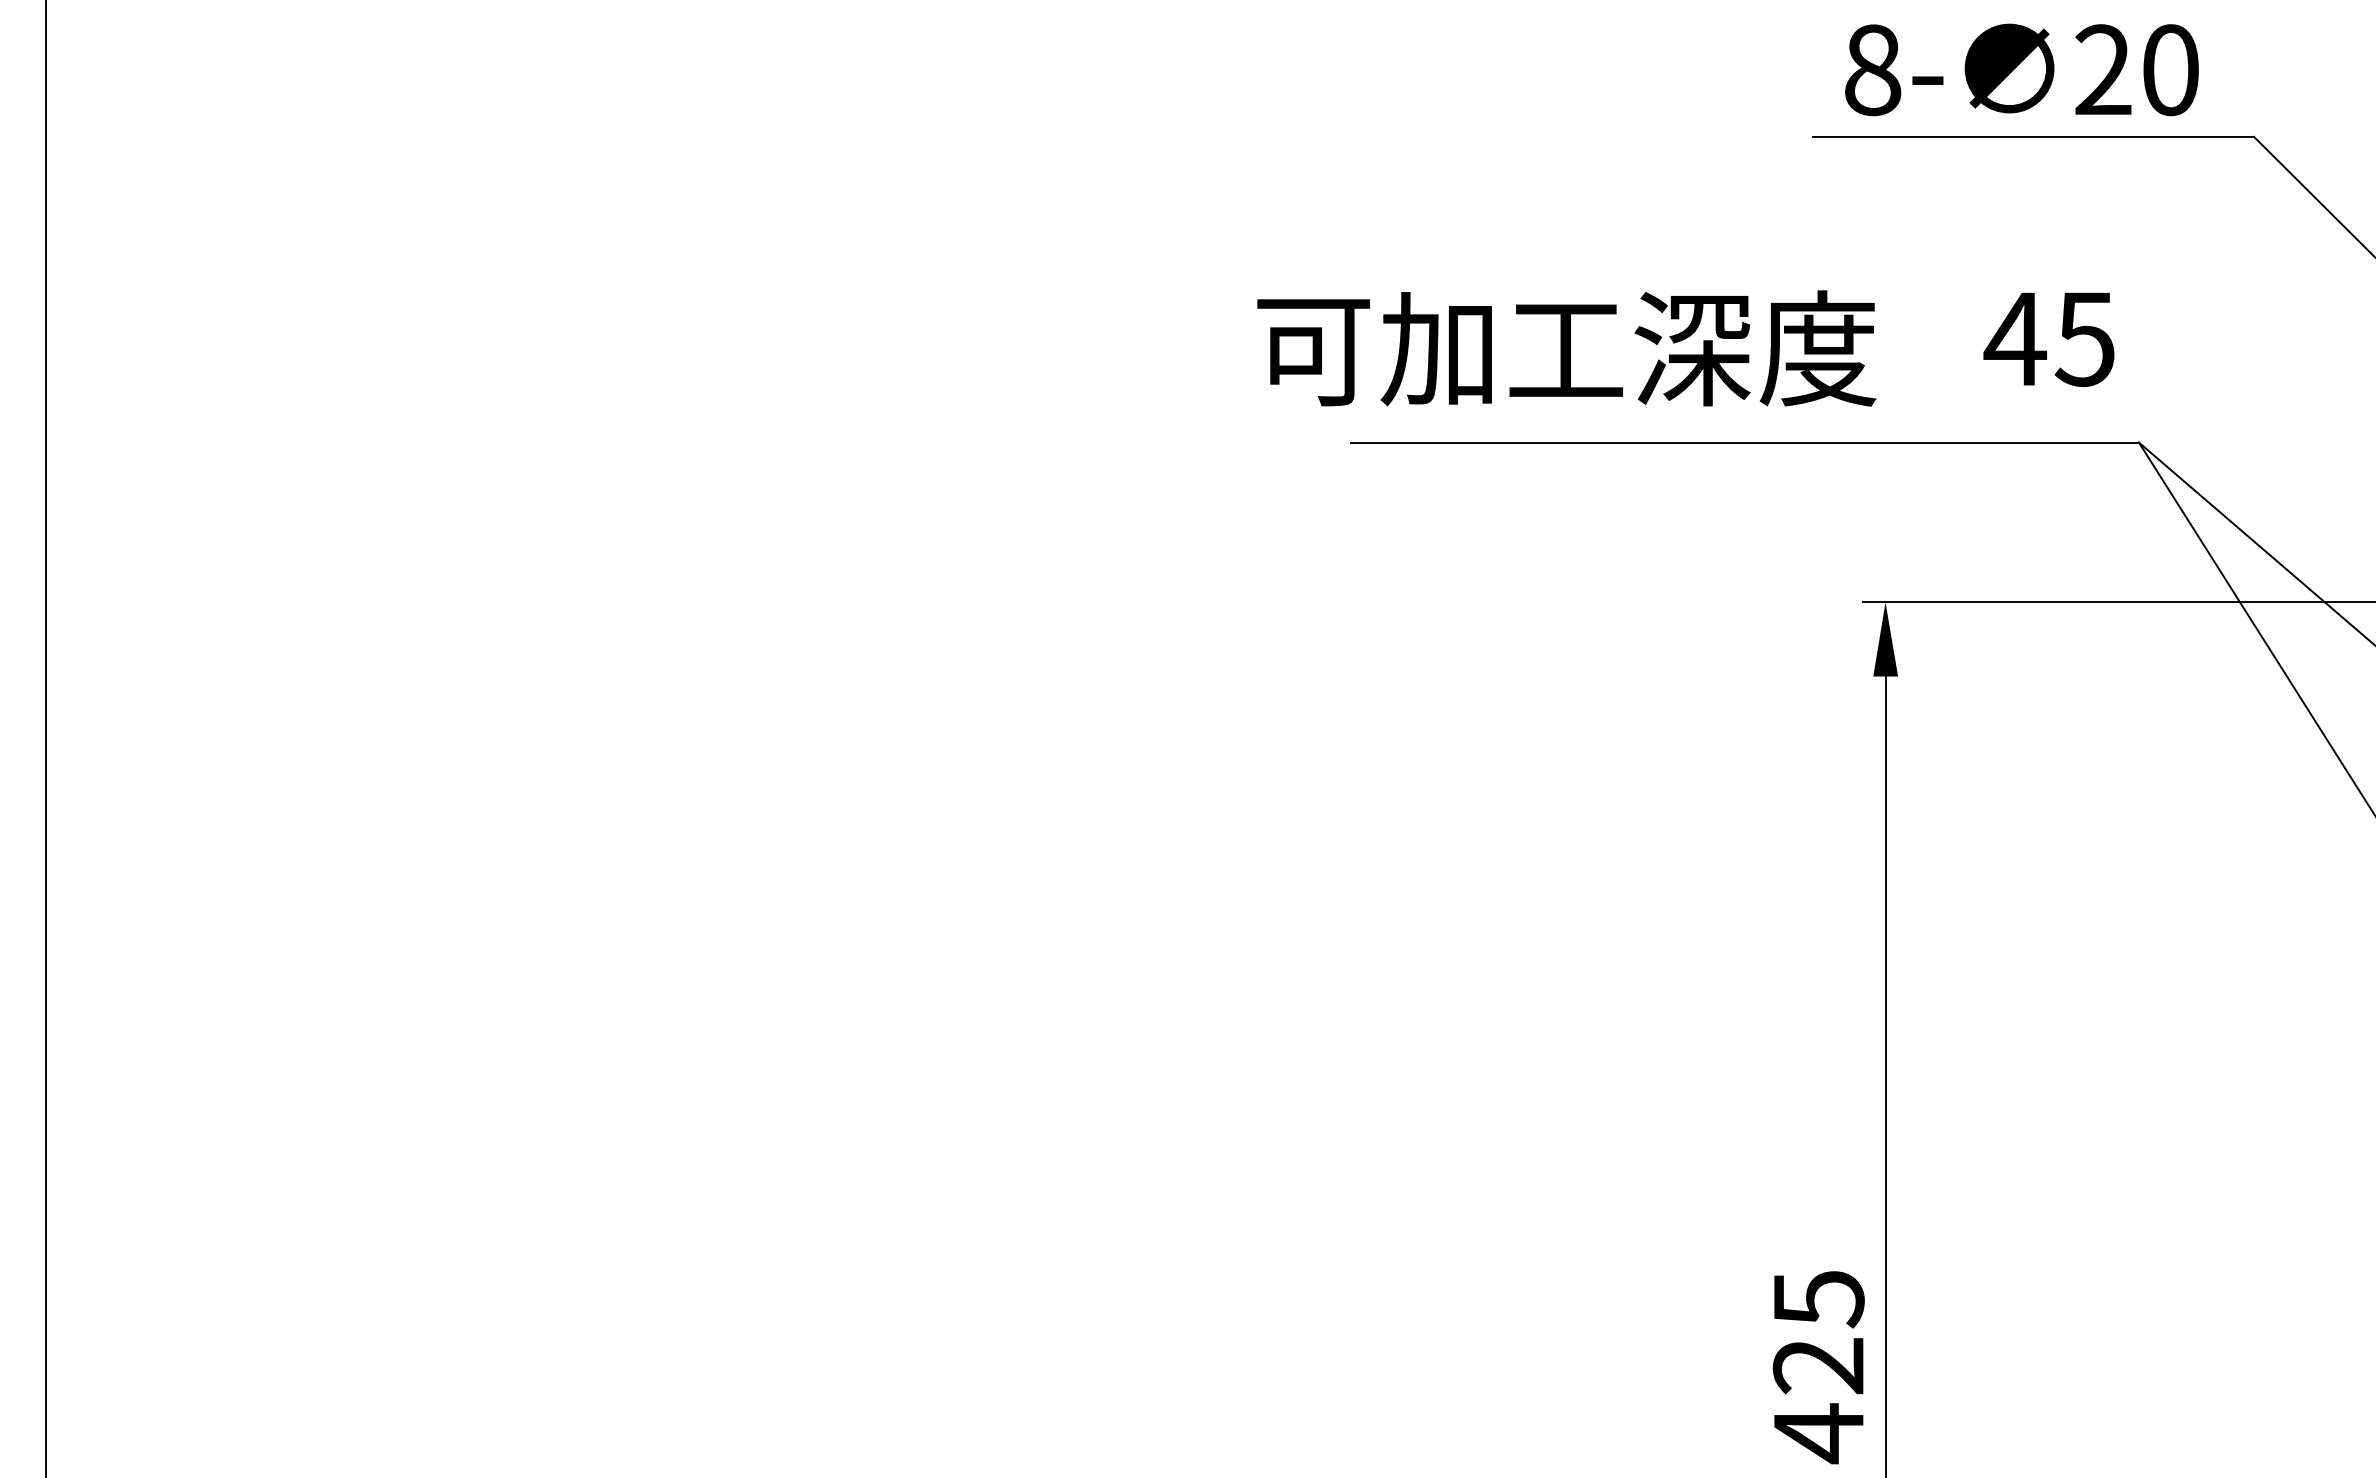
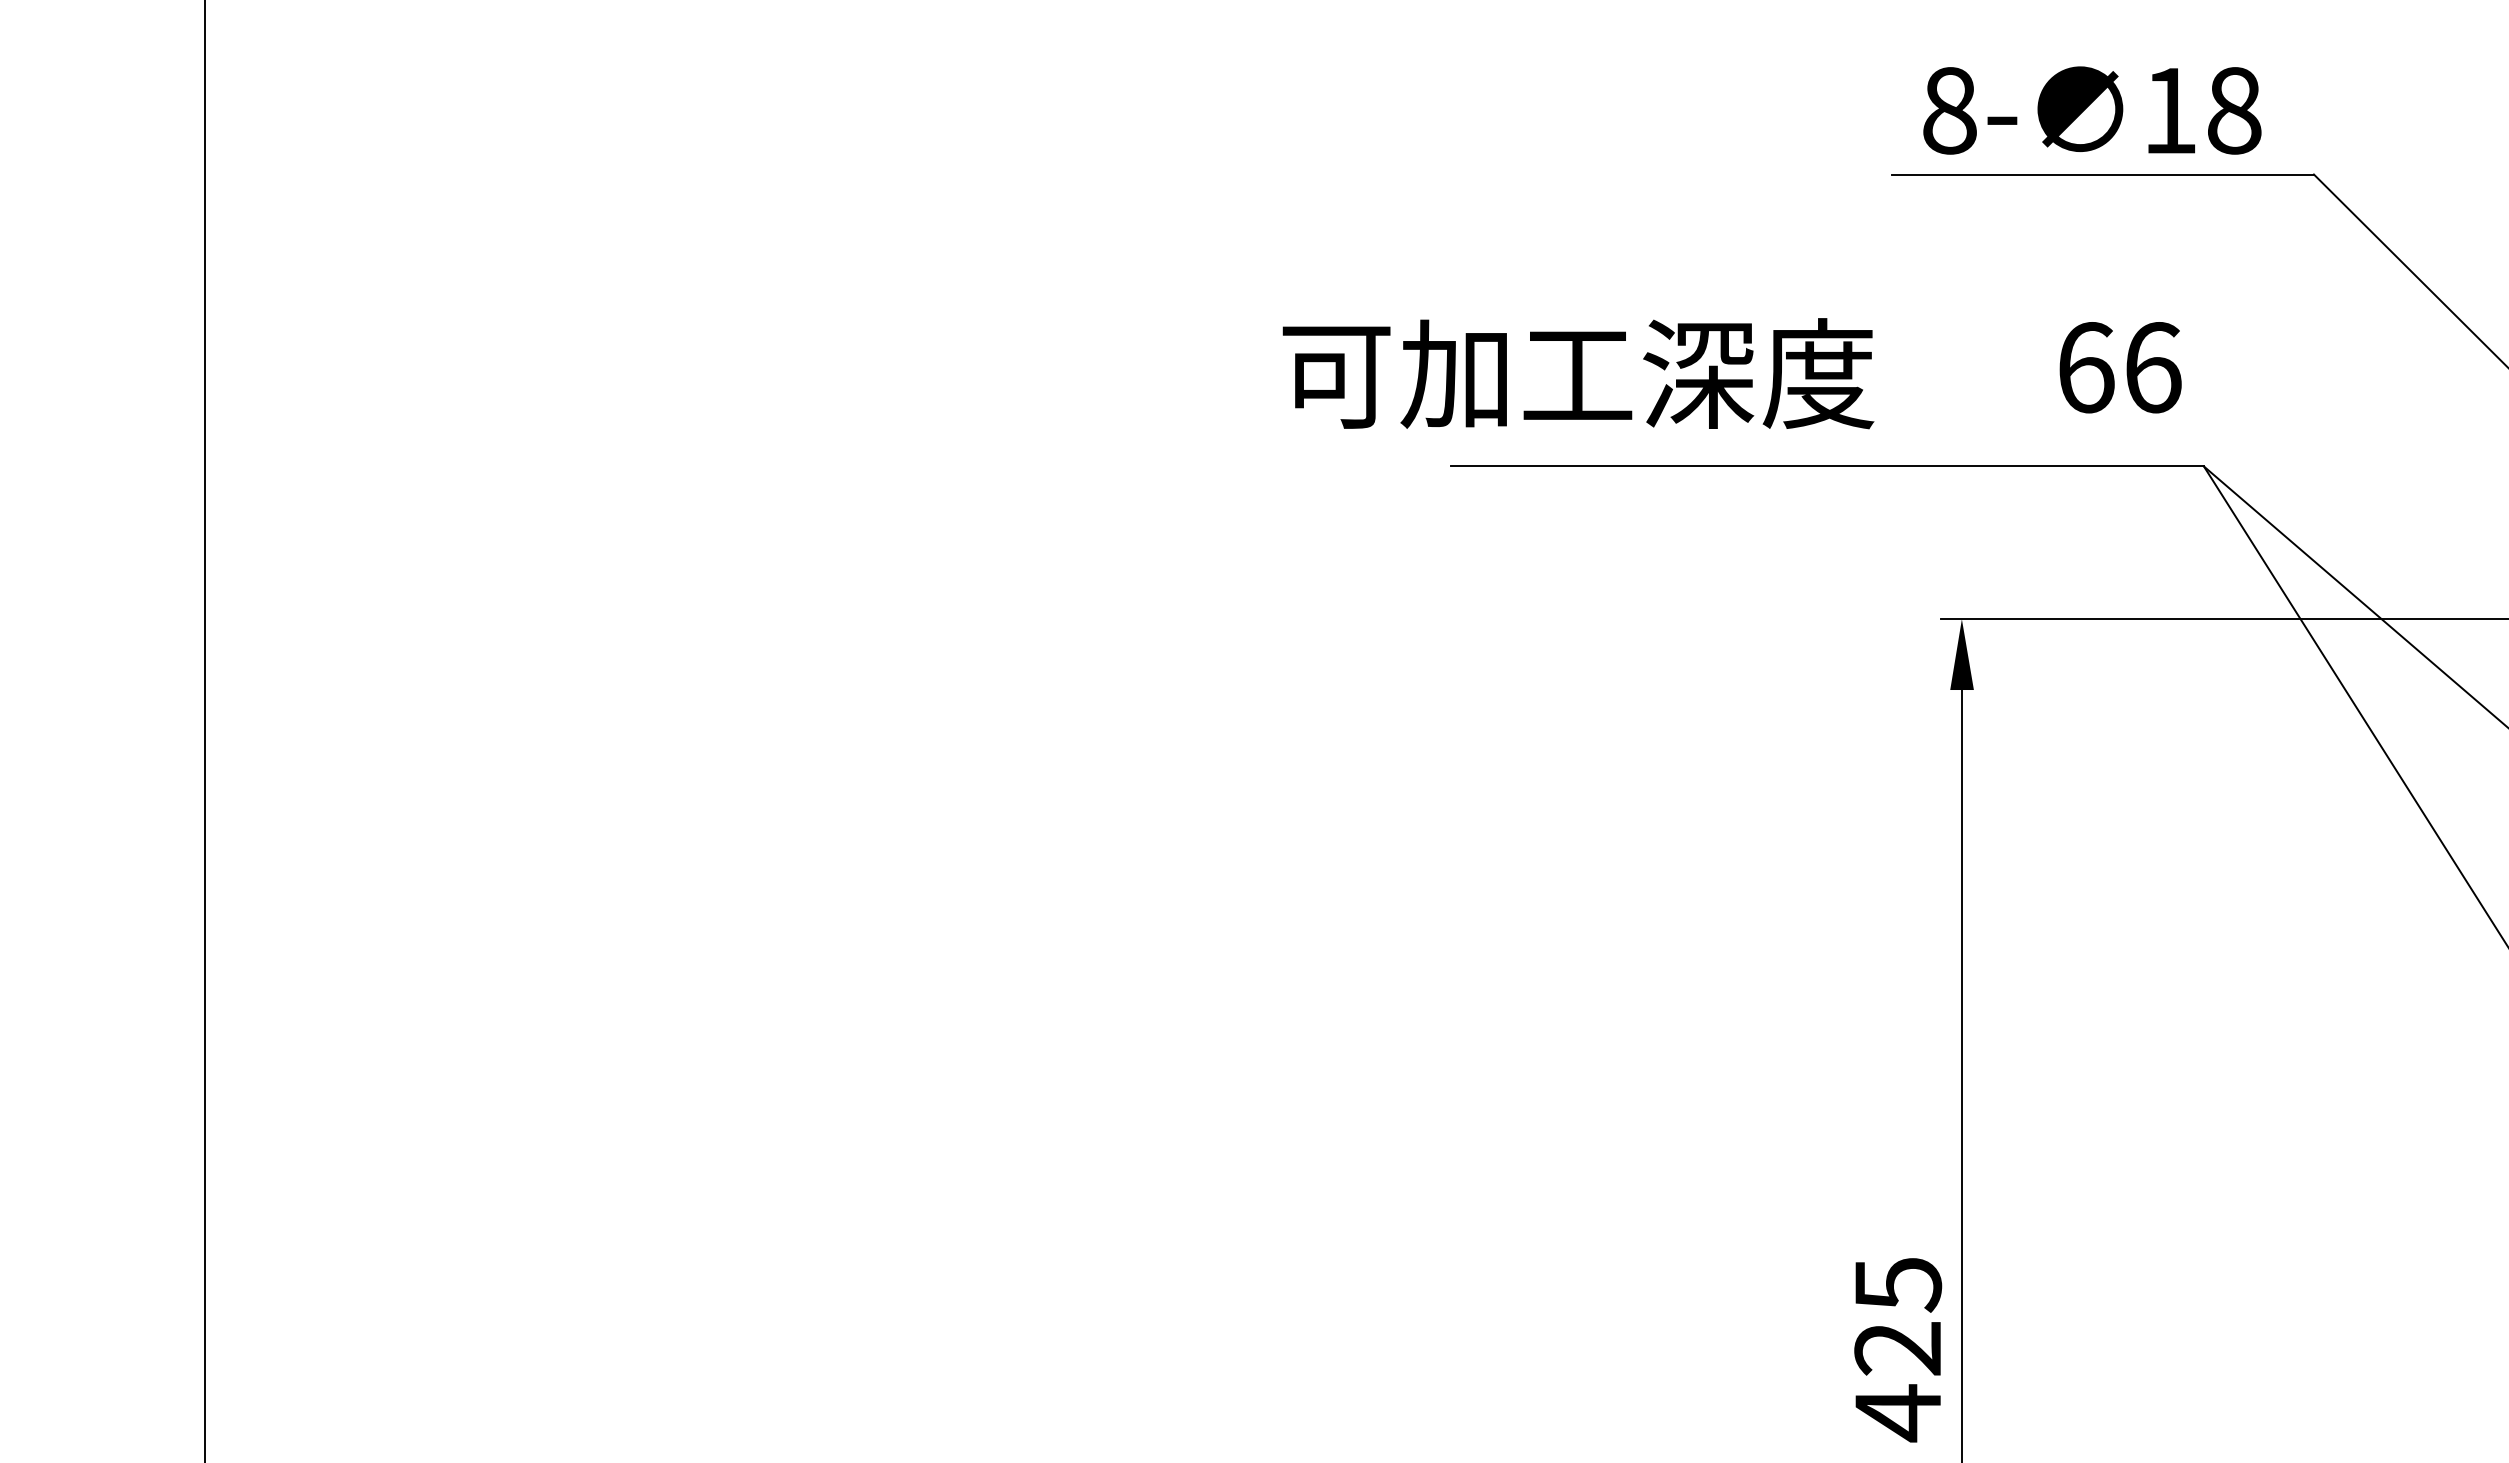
text: (2137, 69) -> (2202, 110), 20 -> 18
text: (2049, 338) -> (2118, 367), 45 -> 66
text: (1566, 348) -> (1578, 373), moved

